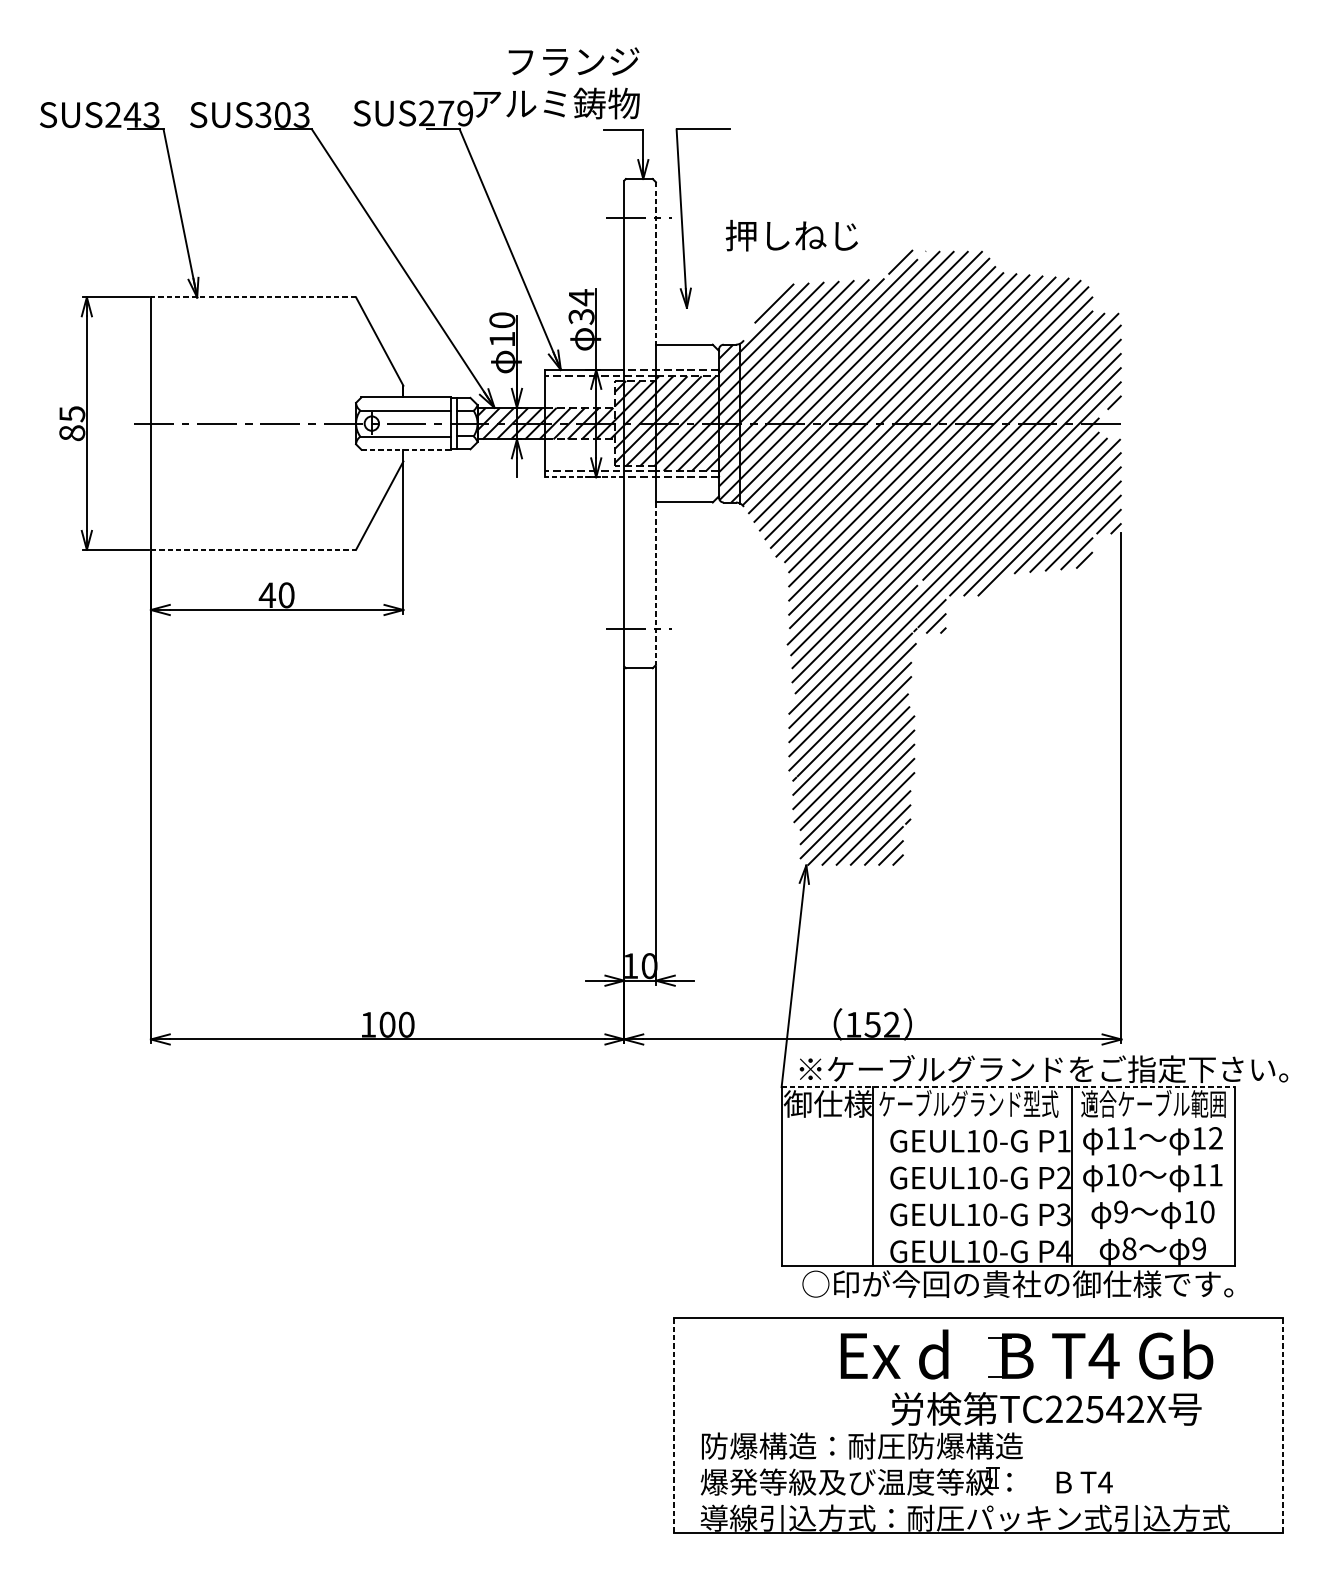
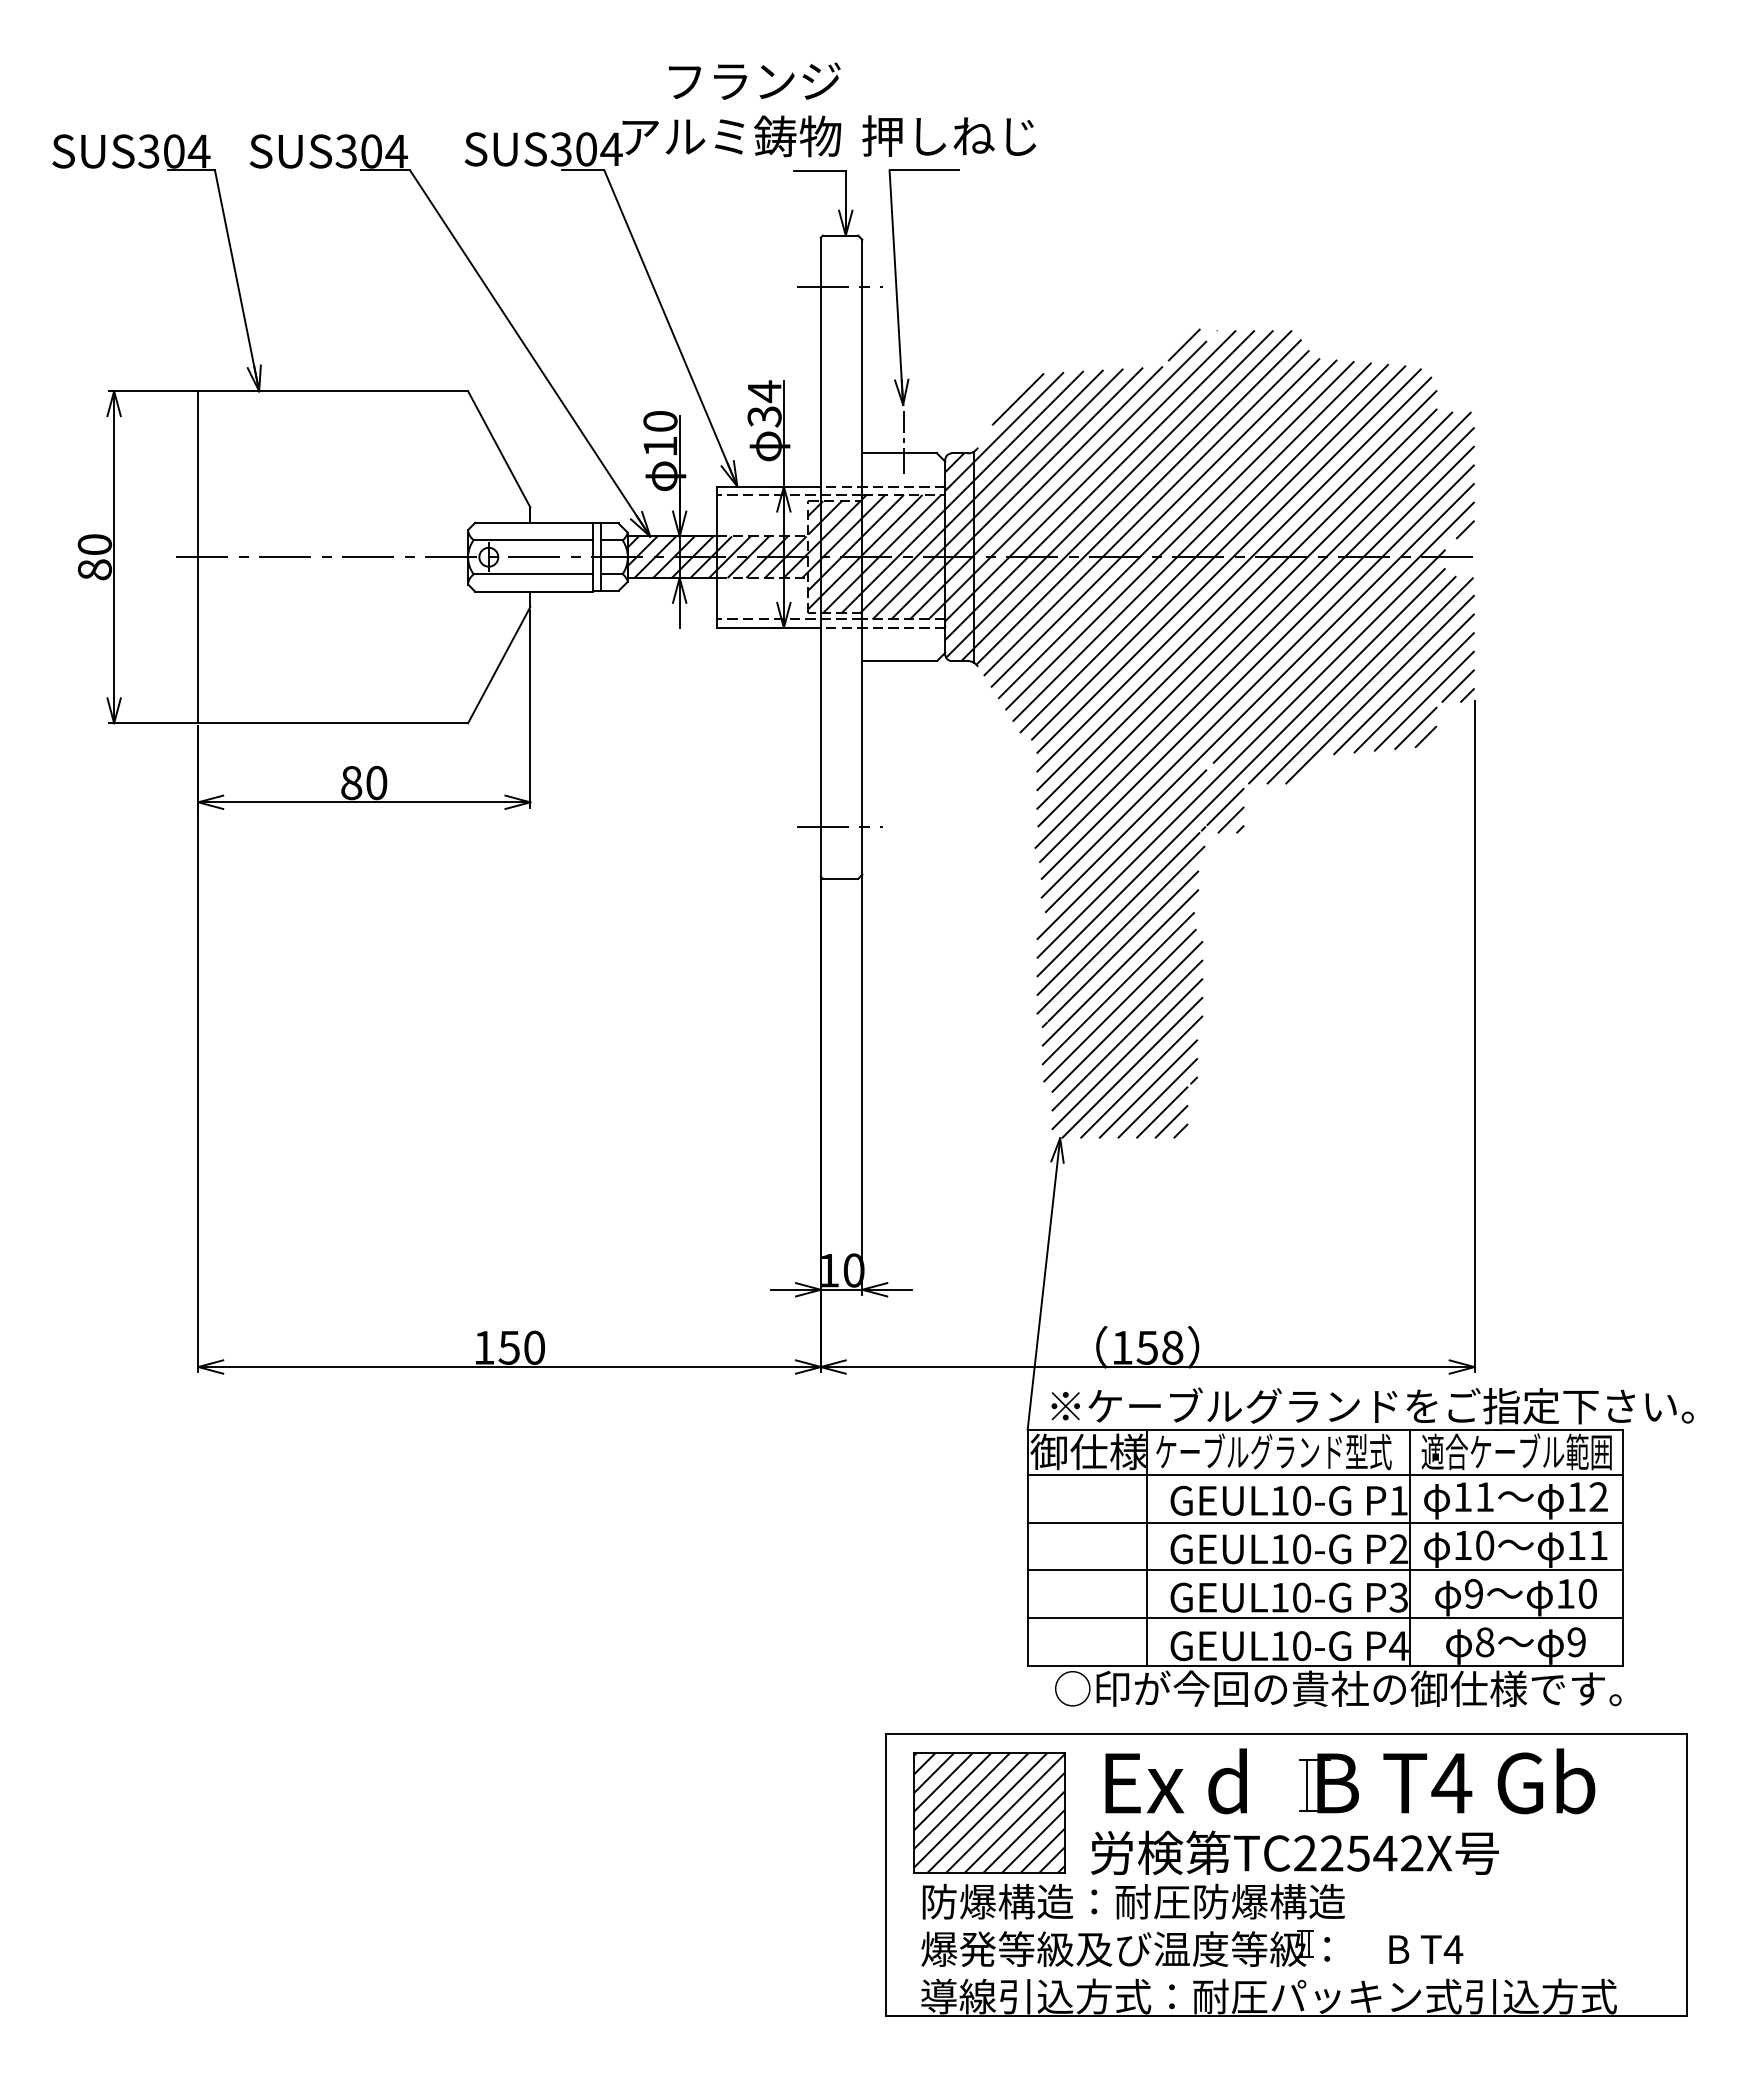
text: (446, 113) -> (586, 149), SUS279 -> SUS304
text: (132, 115) -> (174, 151), SUS243 -> SUS304
text: (301, 115) -> (396, 151), SUS303 -> SUS304
text: (791, 235) -> (948, 135), moved
line: (656, 263) -> (862, 346), dashed -> solid
line: (253, 297) -> (333, 391), dashed -> solid
line: (687, 336) -> (903, 442), added
text: (71, 413) -> (94, 544), 85 -> 80
line: (405, 449) -> (533, 591), dashed -> solid
line: (584, 477) -> (768, 627), dashed -> solid
line: (253, 550) -> (333, 723), dashed -> solid
line: (656, 583) -> (862, 767), dashed -> solid
text: (267, 595) -> (351, 783), 40 -> 80
text: (386, 1024) -> (508, 1347), 100 -> 150
text: (891, 1024) -> (1172, 1347), 152 -> 158
line: (1008, 1086) -> (1325, 1429), dashed -> solid
line: (1008, 1121) -> (1325, 1475), added
line: (1008, 1157) -> (1325, 1522), added
line: (1008, 1194) -> (1325, 1570), added
line: (1008, 1229) -> (1325, 1617), added
line: (994, 1357) -> (1307, 1785), added
part: (752, 1378) -> (989, 1812), added
text: (1046, 1408) -> (1294, 1852), moved
line: (673, 1425) -> (885, 1874), dashed -> solid
line: (1283, 1426) -> (1687, 1875), dashed -> solid

